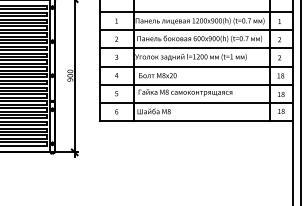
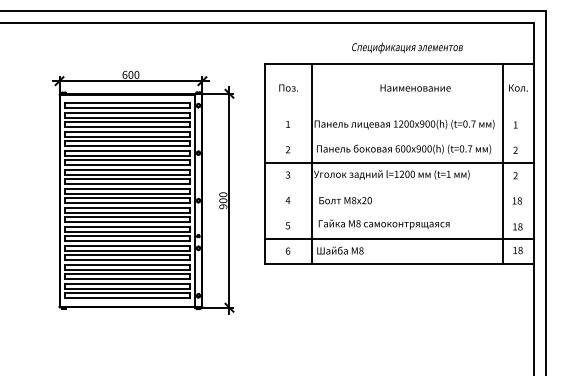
line: (196, 11) -> (399, 111), removed
line: (196, 30) -> (399, 137), removed
line: (196, 66) -> (399, 187), removed
line: (196, 84) -> (399, 213), removed

